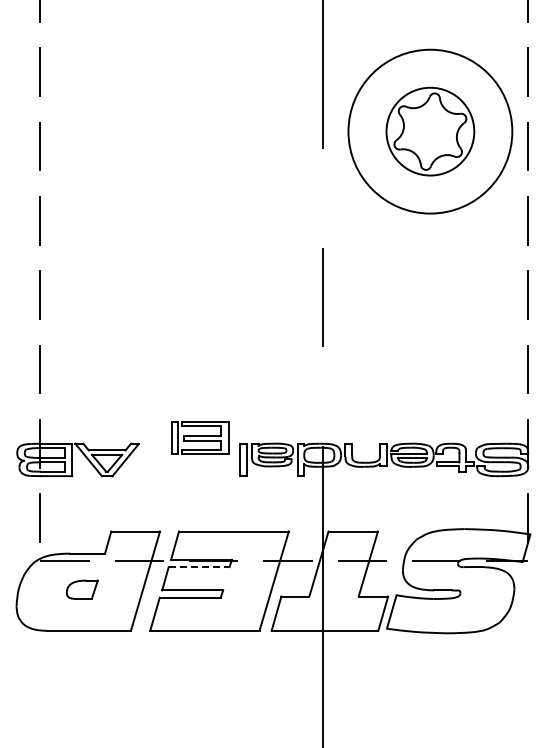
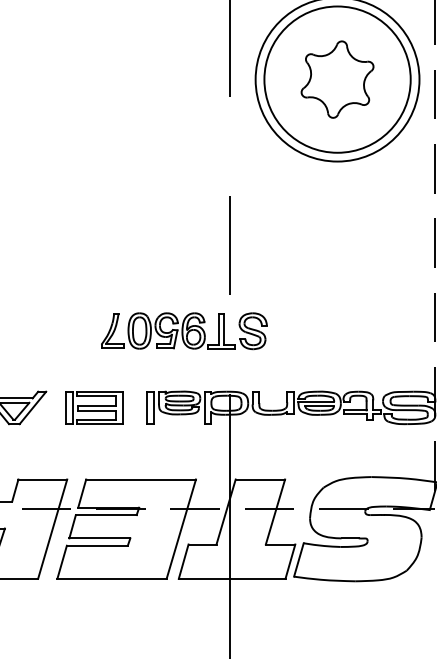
circle: (430, 131) -> (337, 79), size x1.67
part: (276, 383) -> (183, 331), added
part: (200, 437) -> (94, 407), moved
line: (199, 567) -> (106, 515), dashed -> solid

